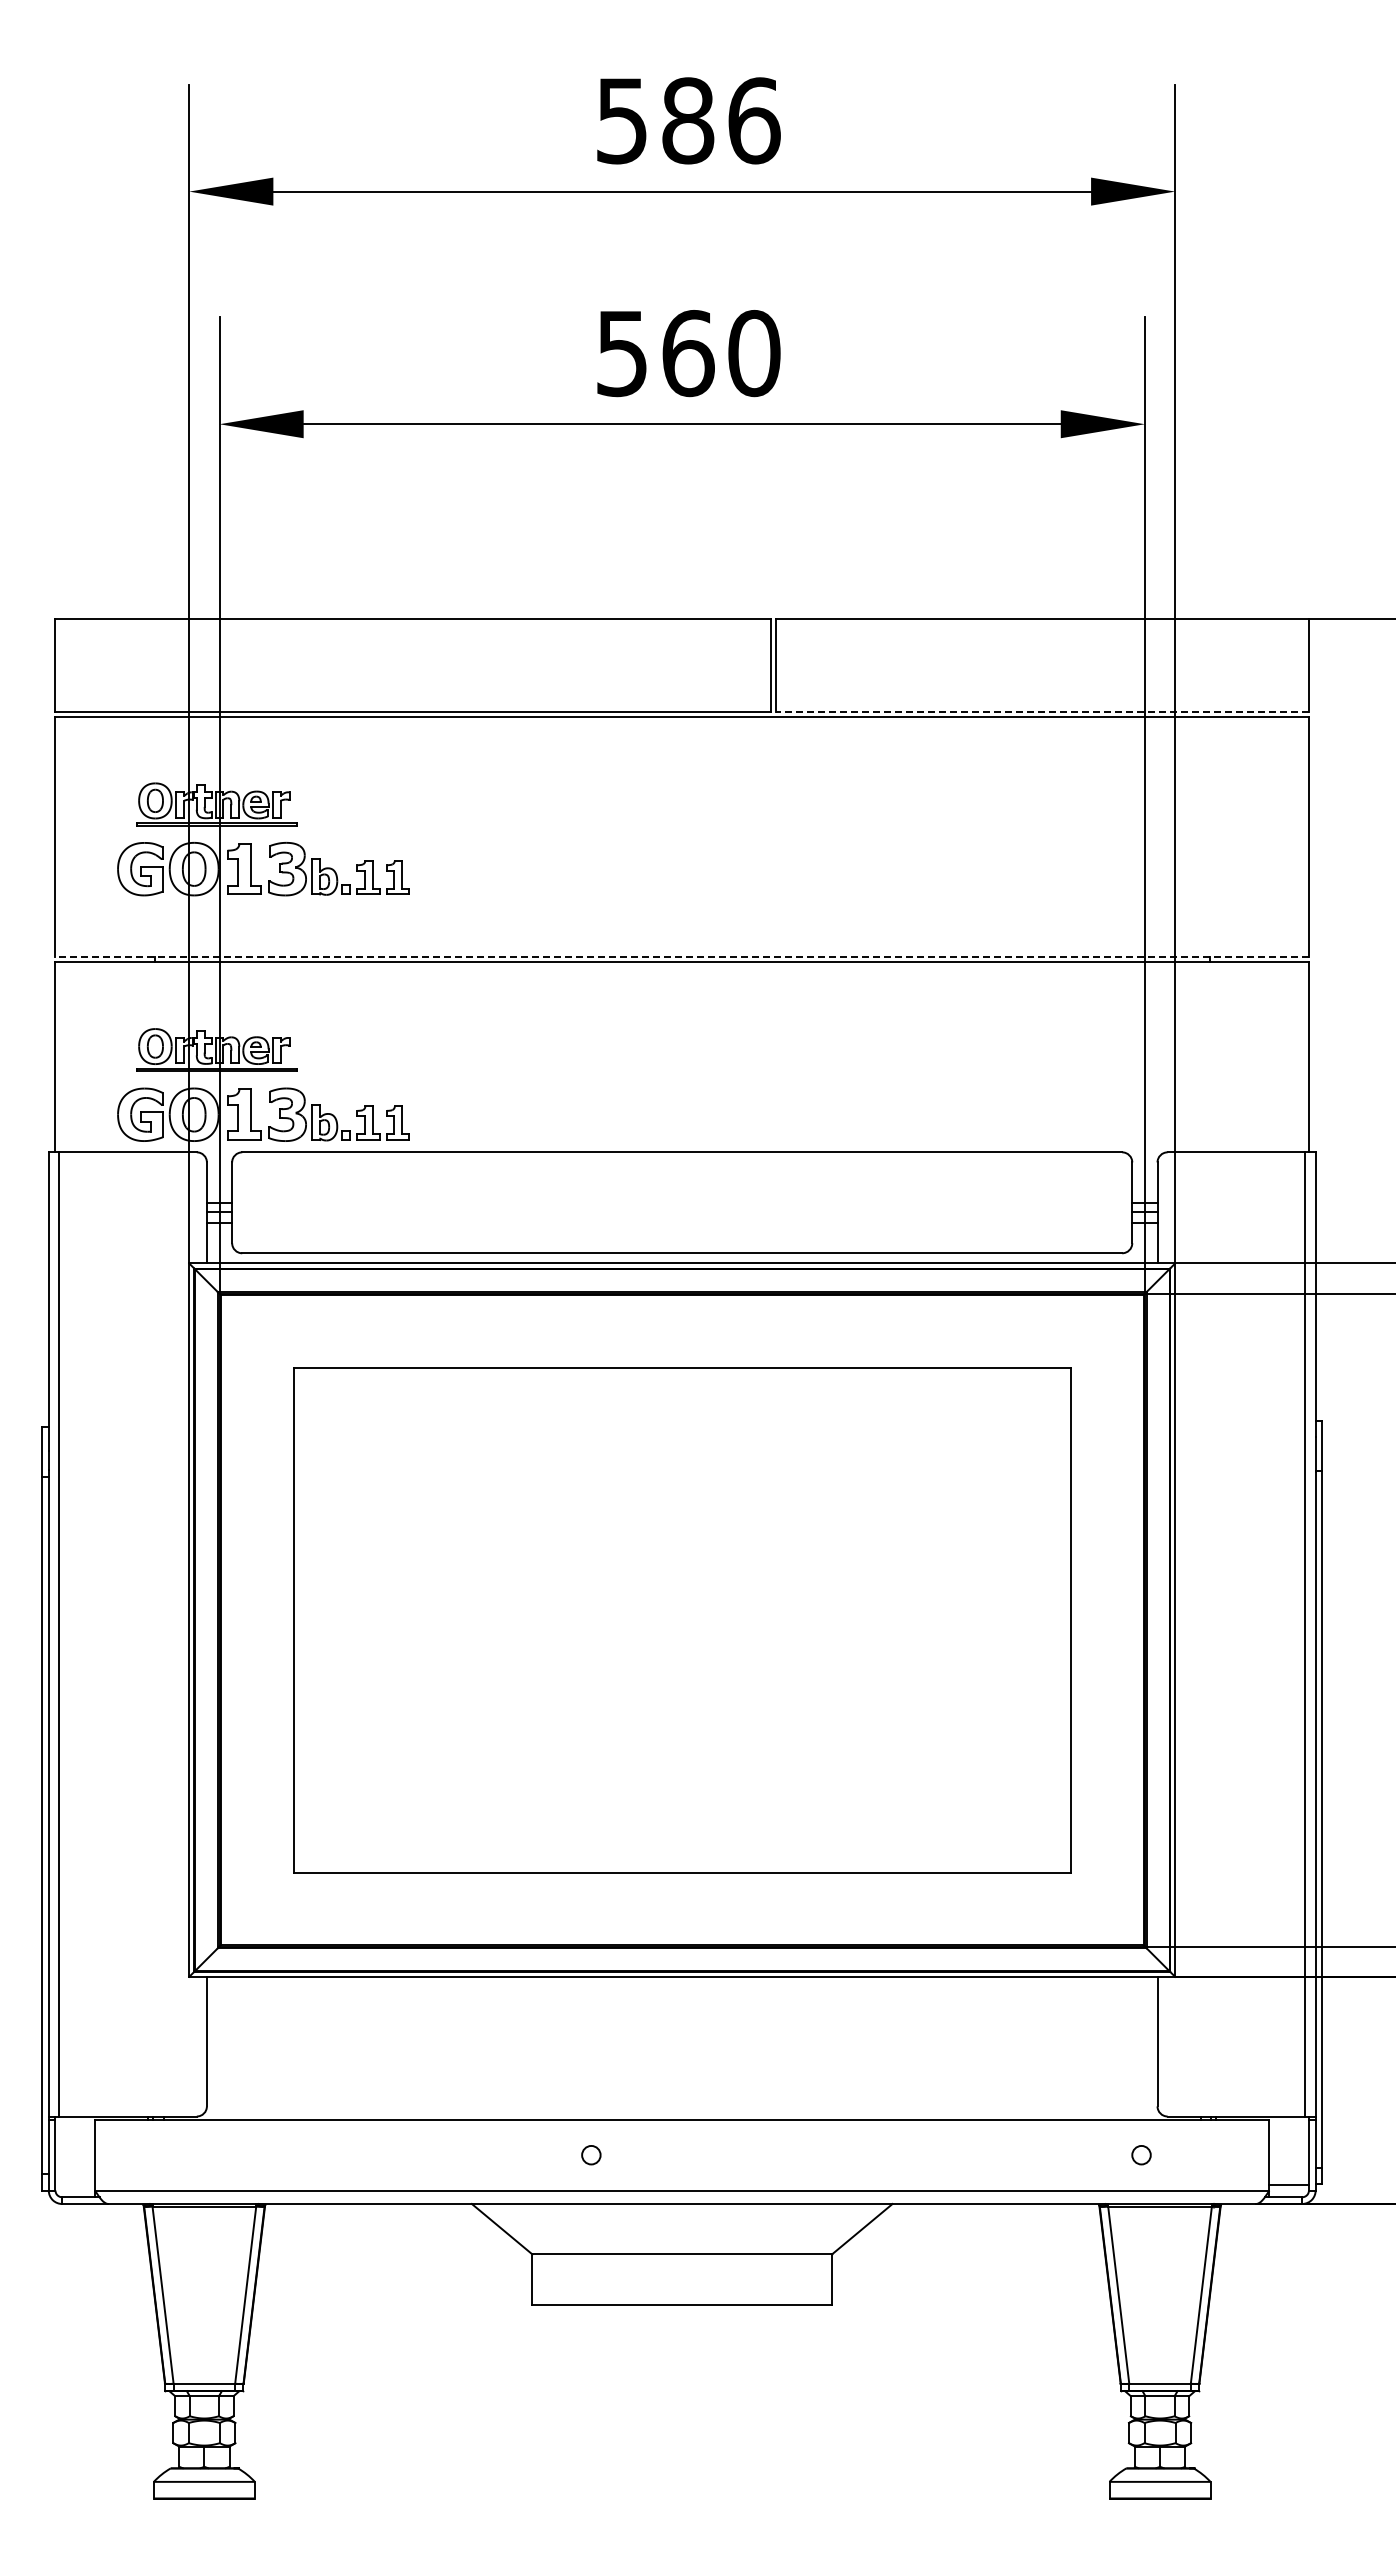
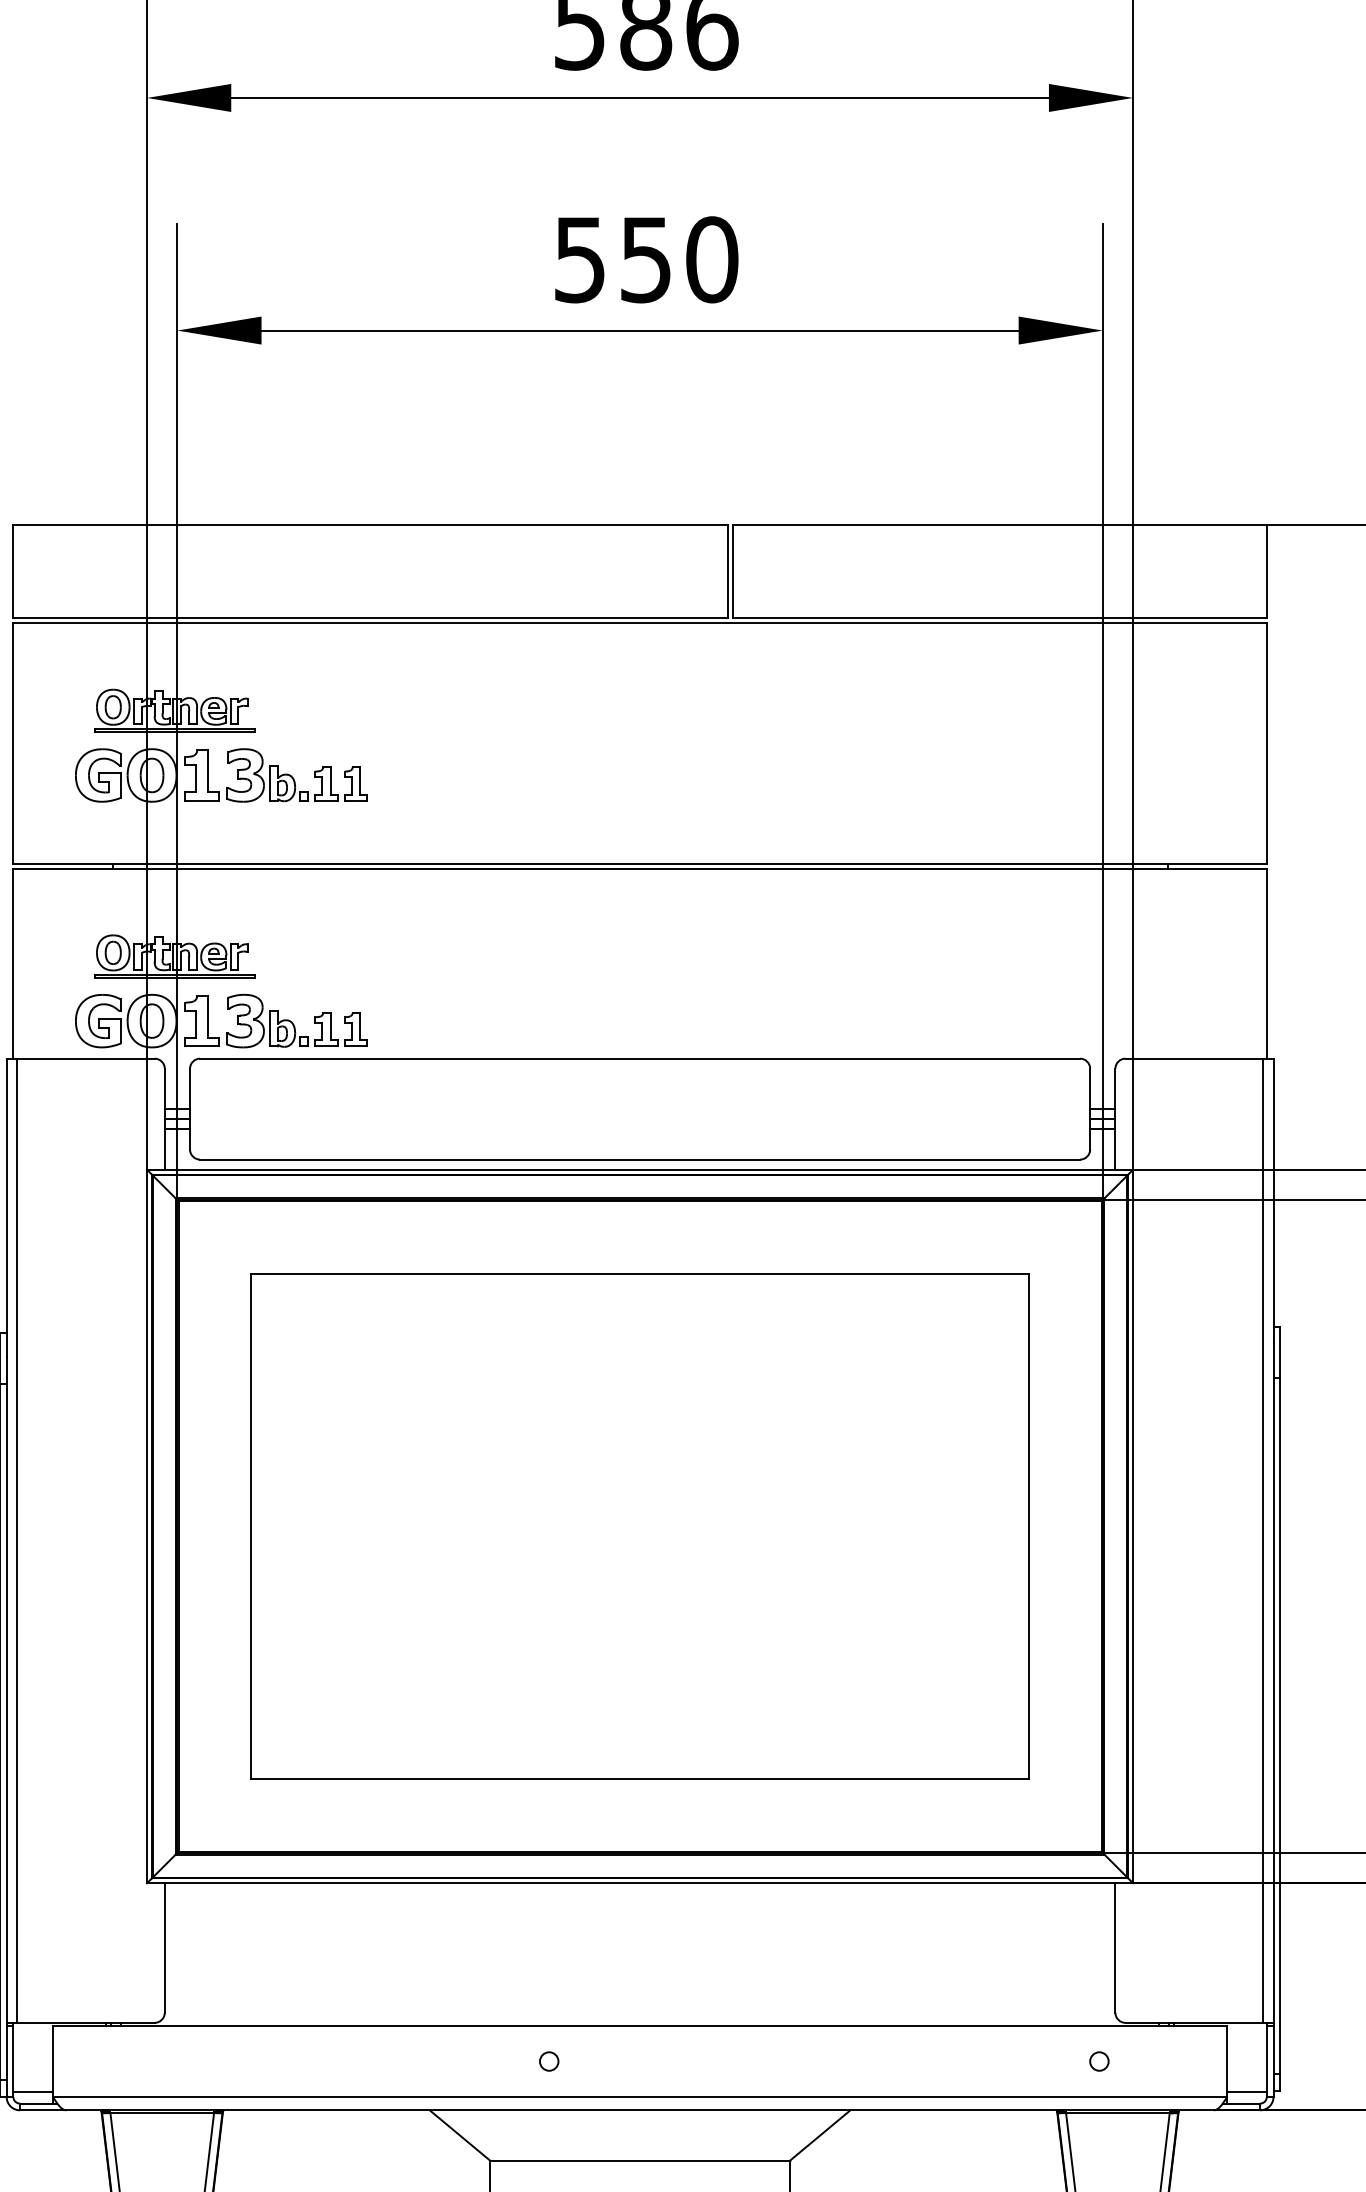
text: (688, 353) -> (646, 259), 560 -> 550
line: (1042, 711) -> (1000, 617), dashed -> solid
line: (682, 957) -> (640, 863), dashed -> solid
line: (75, 2185) -> (33, 2091), added

